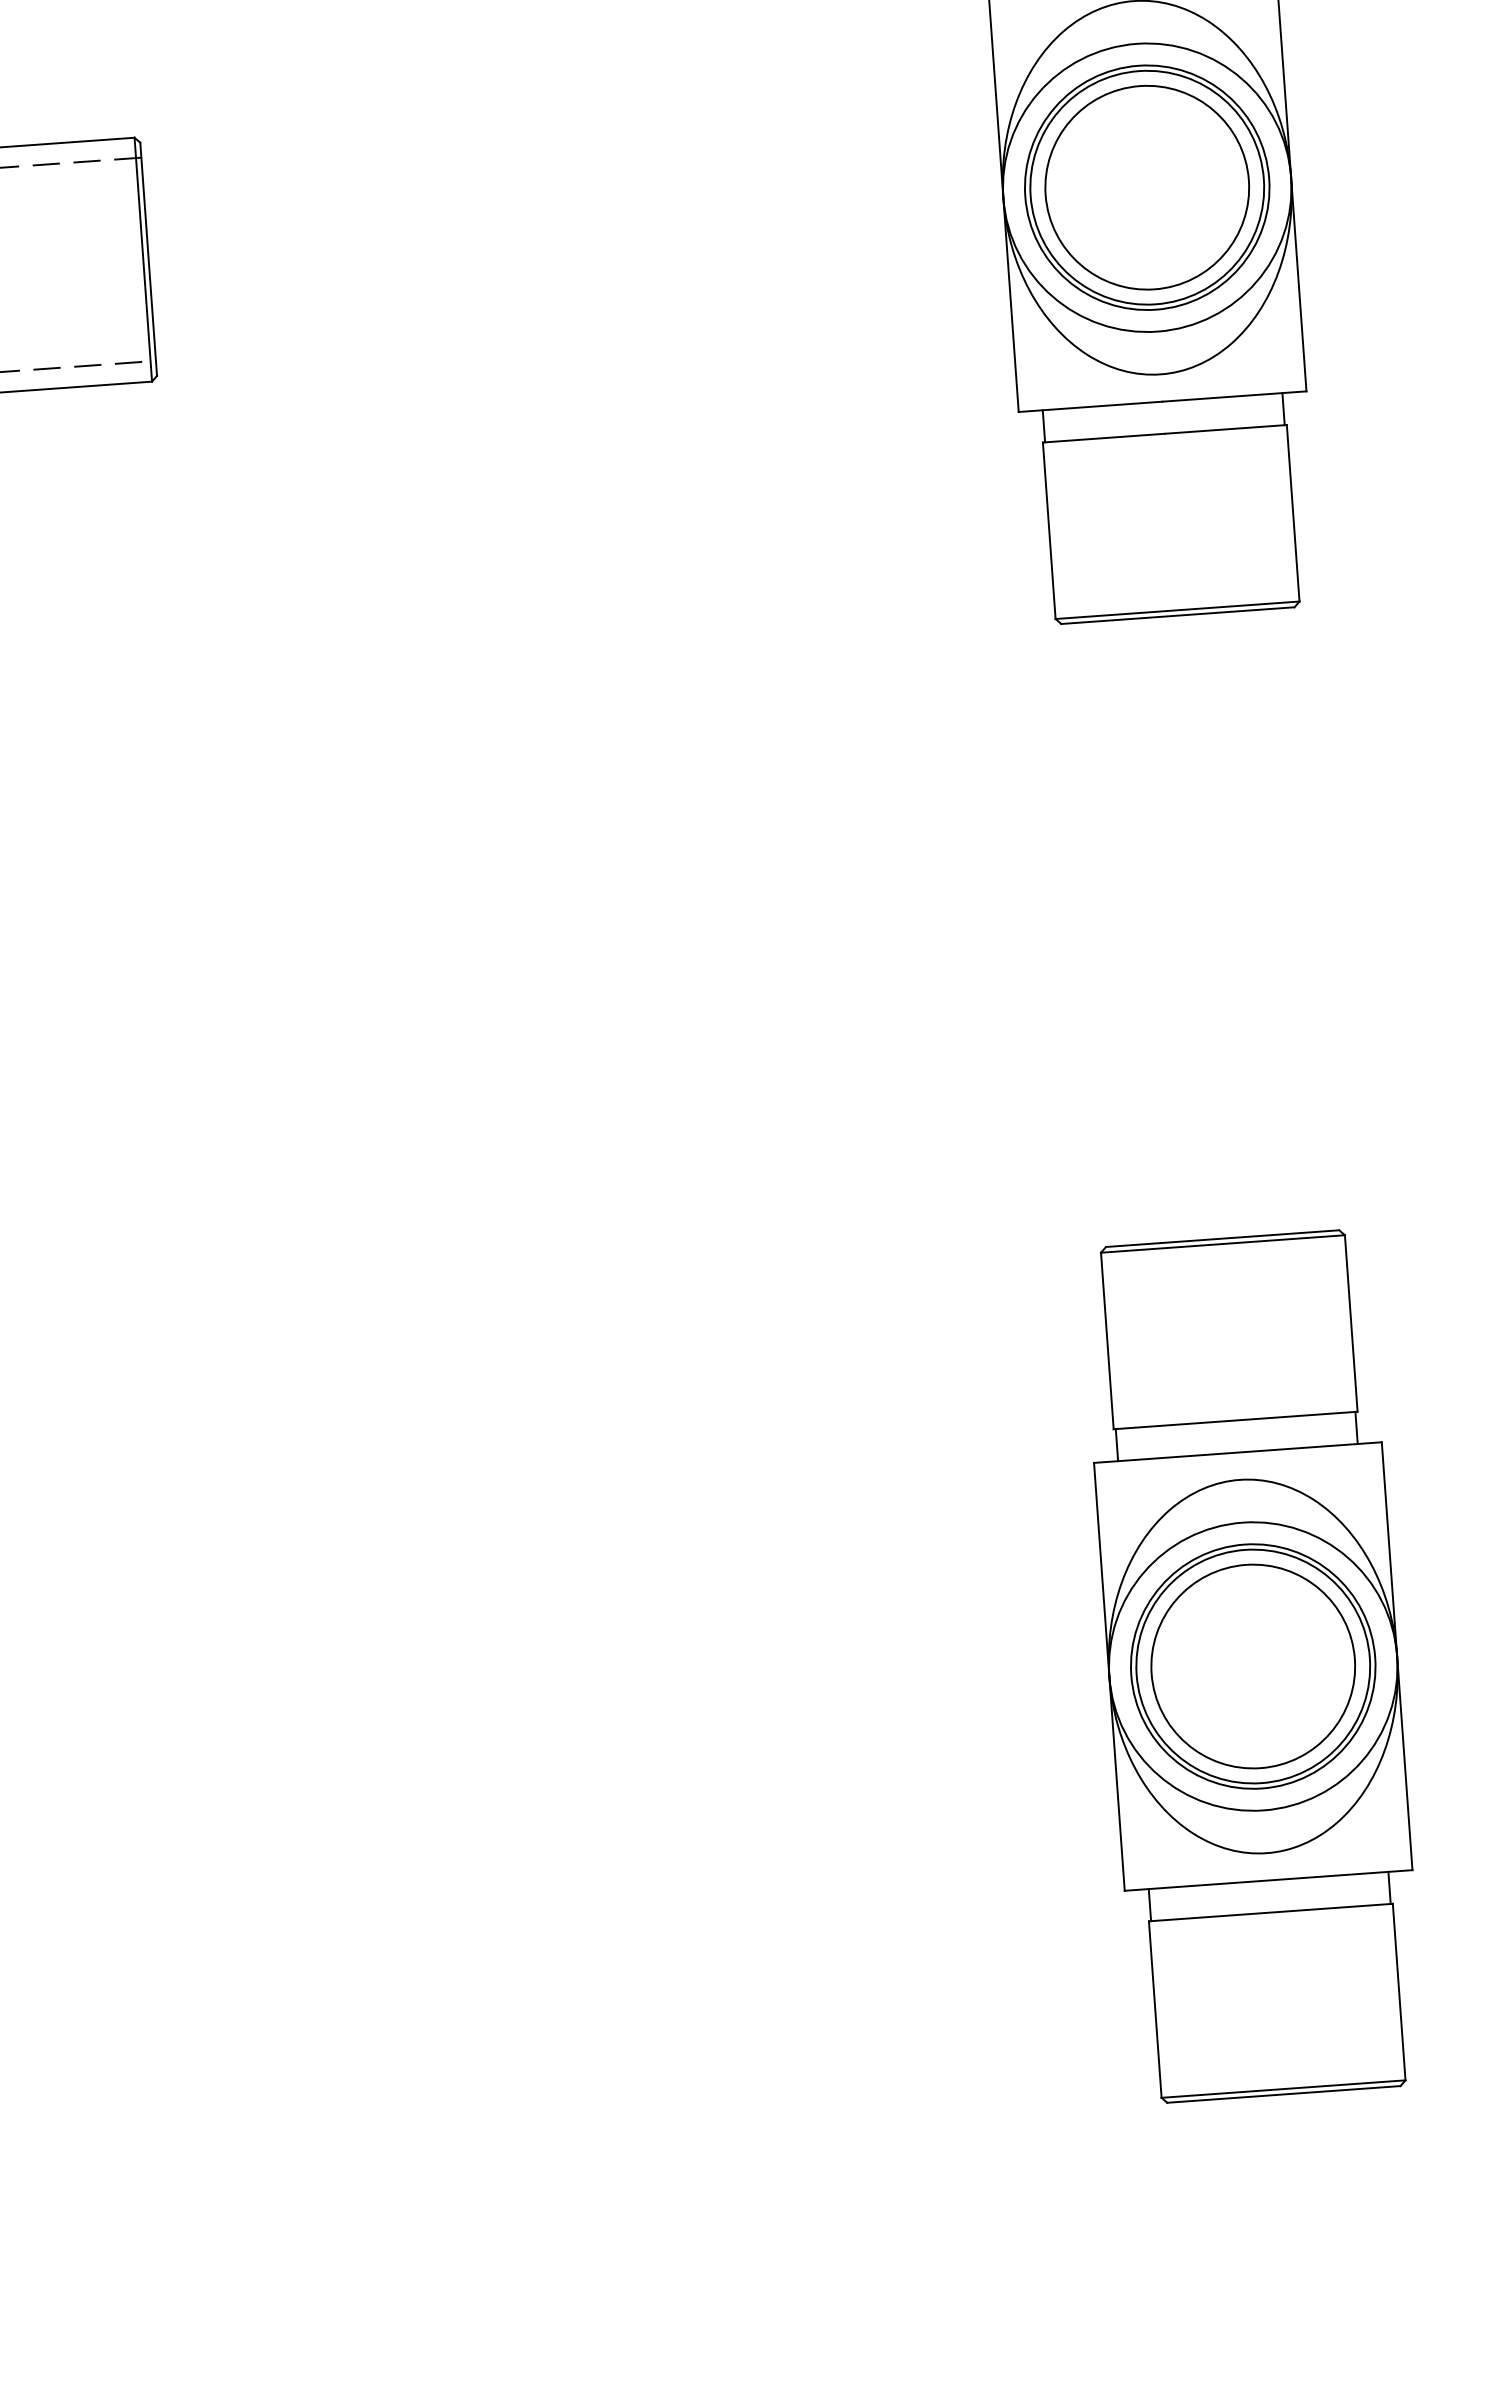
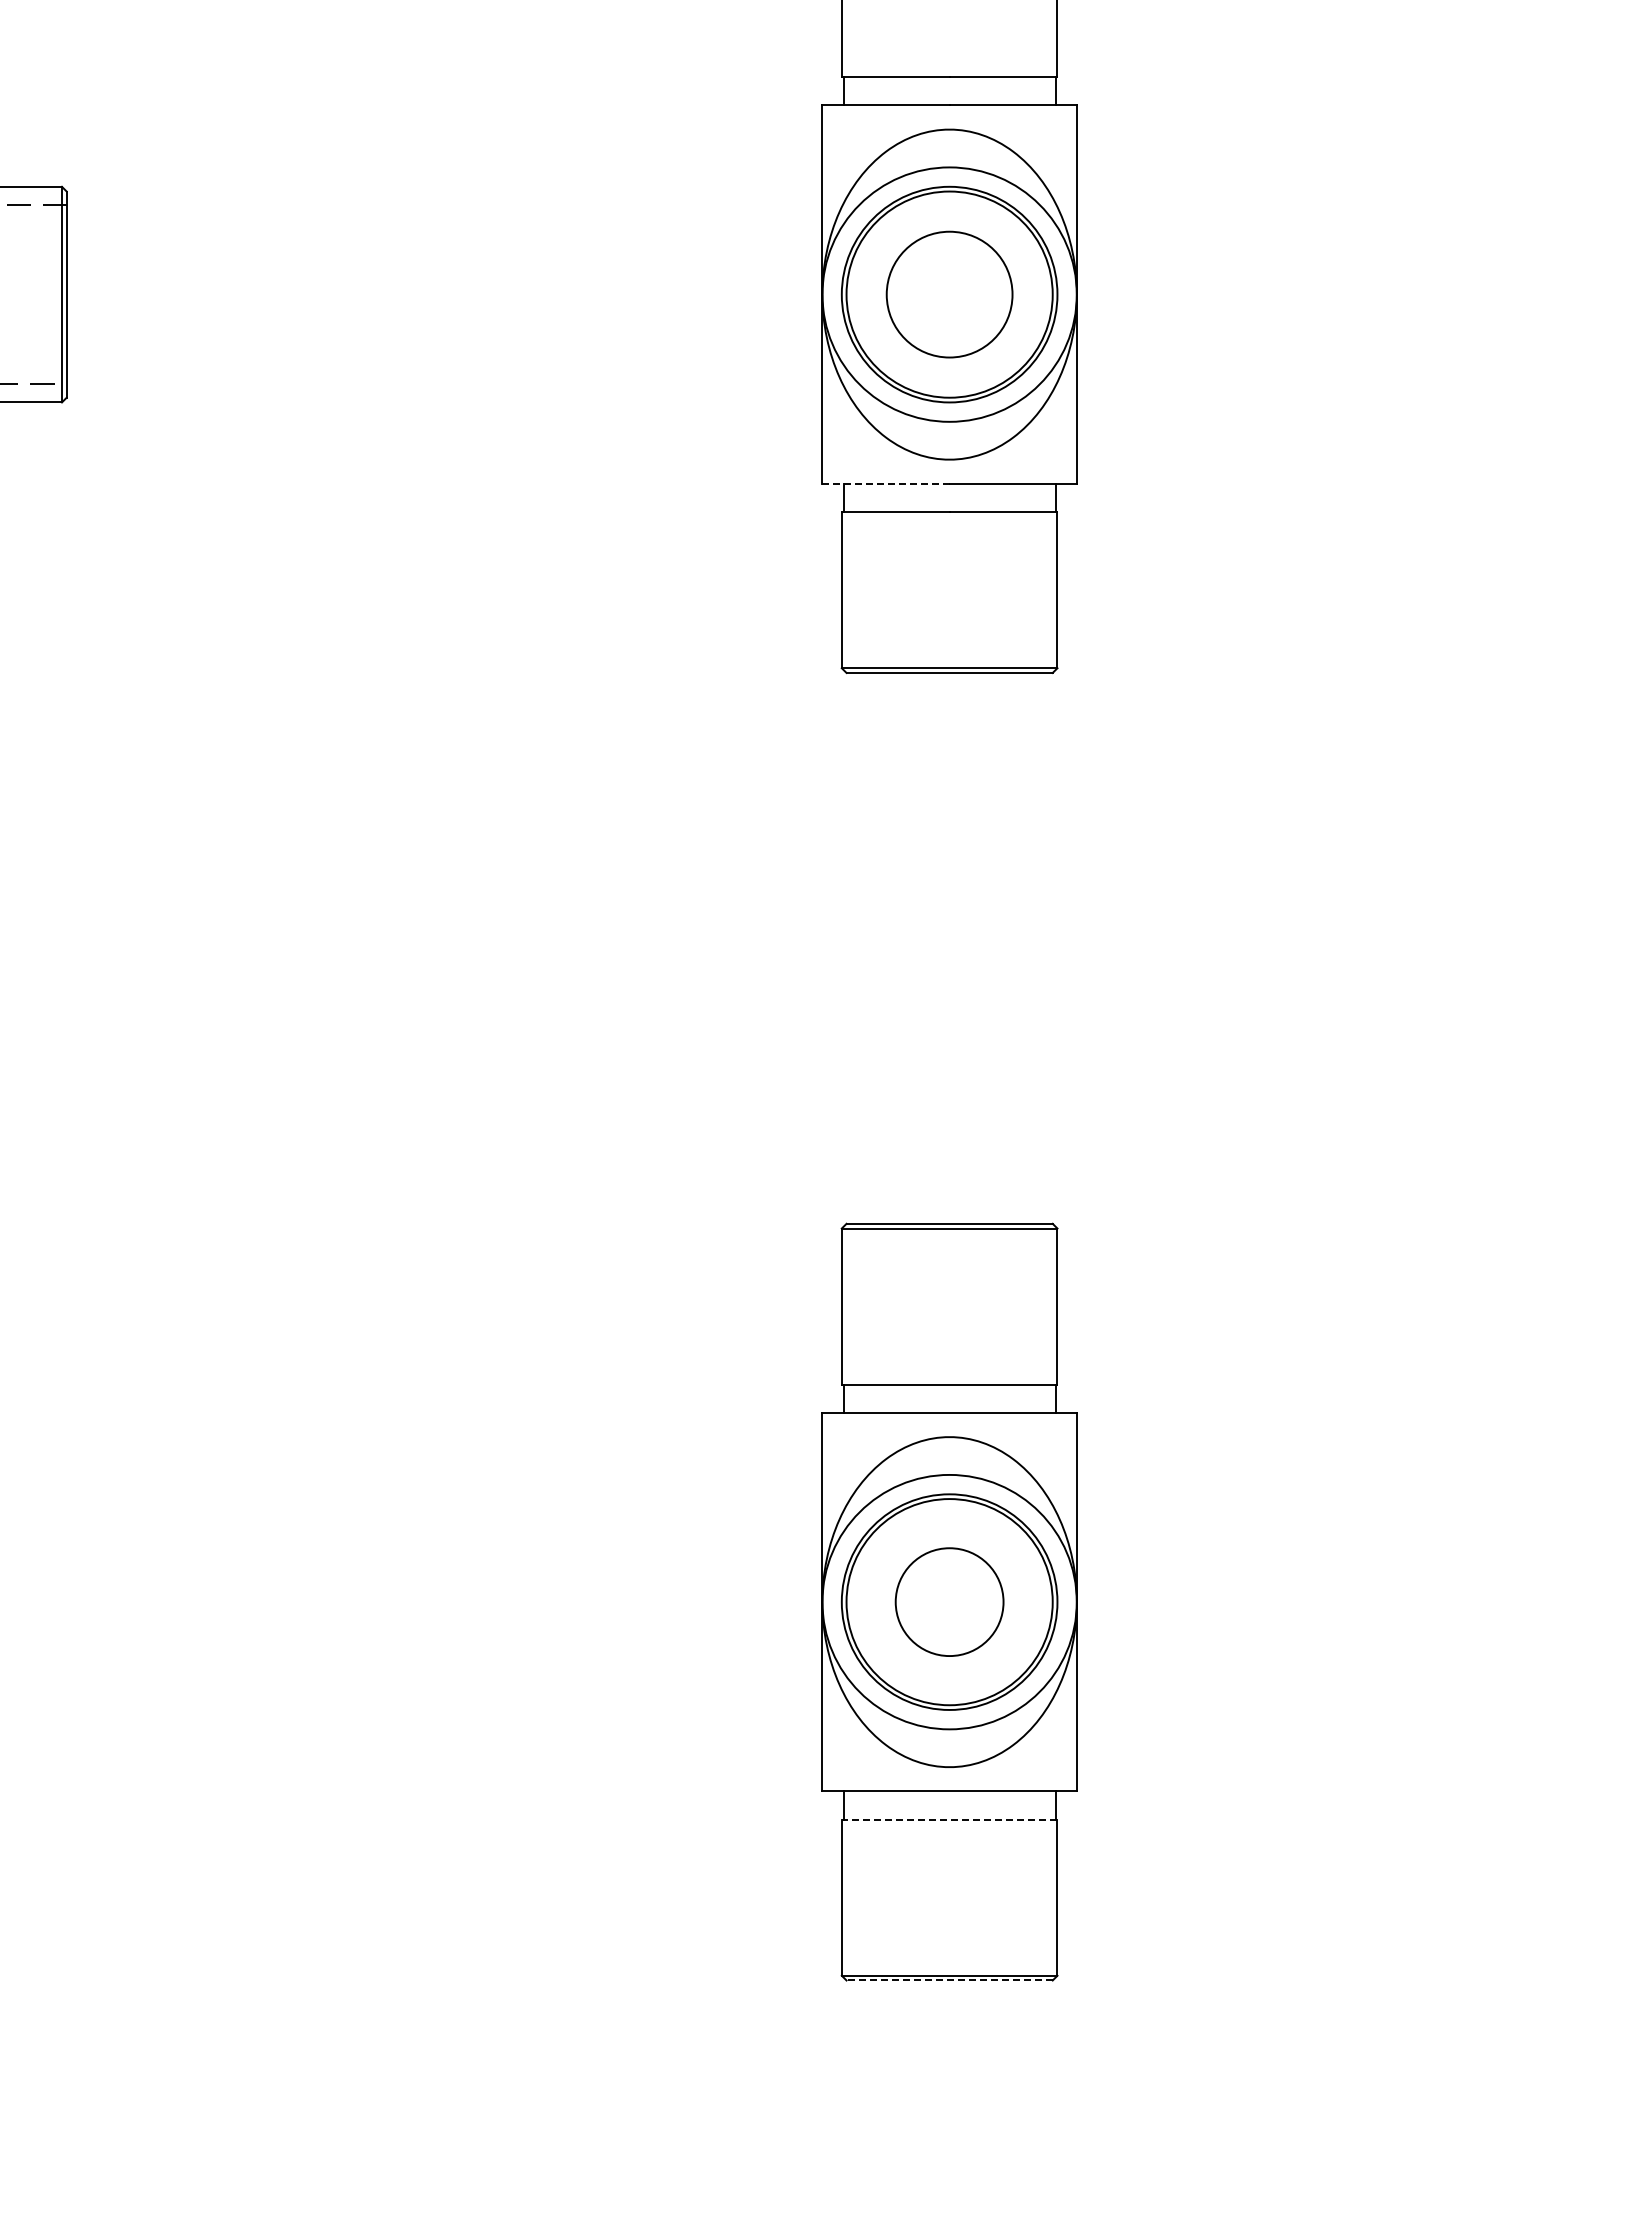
circle: (1147, 187) -> (949, 294), size x0.7
line: (1091, 406) -> (886, 483), solid -> dashed
circle: (1253, 1666) -> (949, 1602), size x0.6
line: (1270, 1912) -> (949, 1819), solid -> dashed
line: (1283, 2094) -> (949, 1980), solid -> dashed

